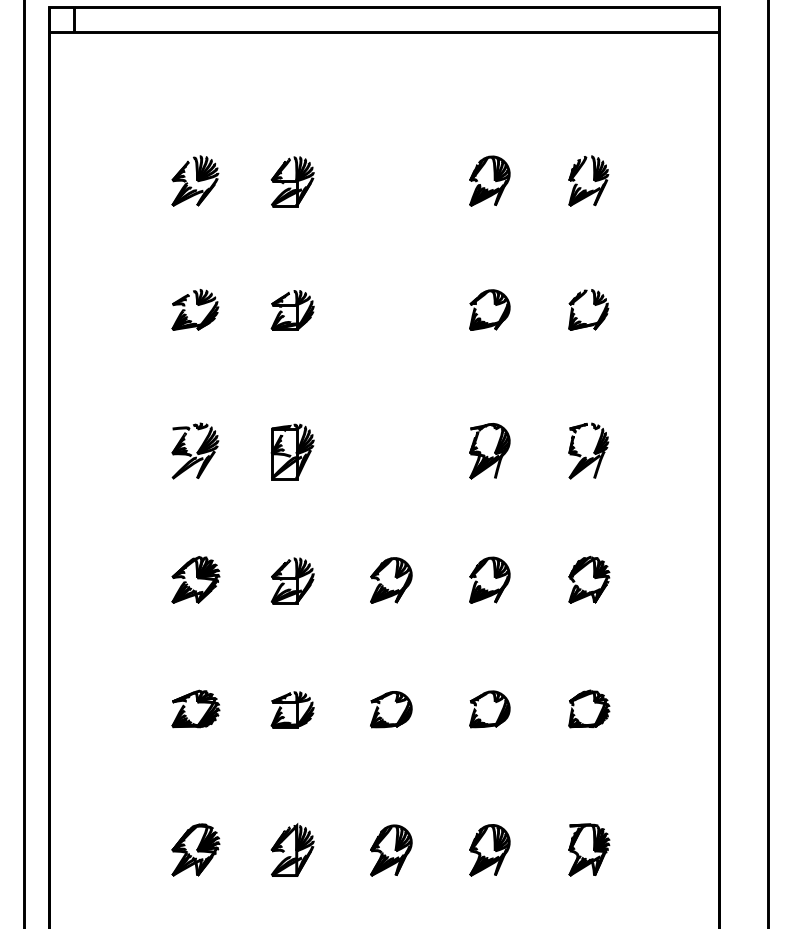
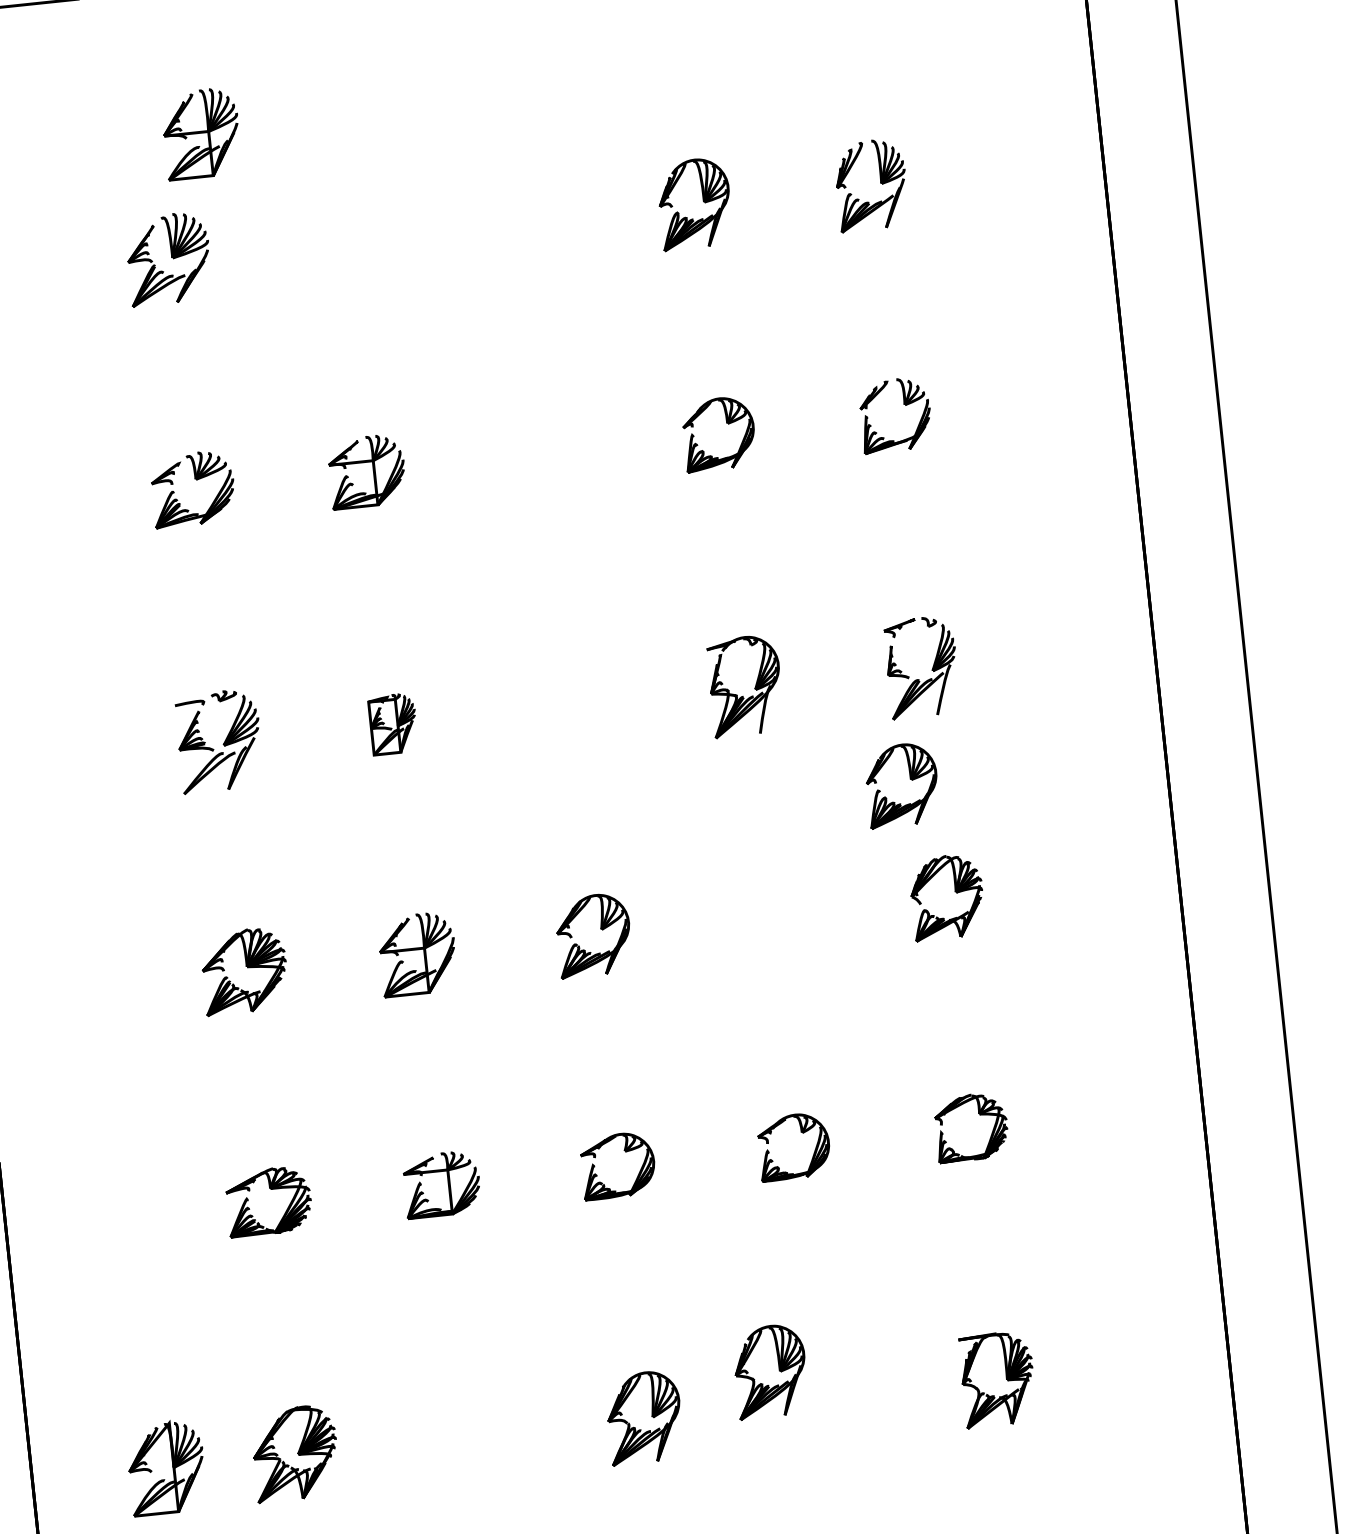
part: (292, 181) -> (201, 133), moved
part: (292, 451) -> (393, 723), size x0.6
part: (489, 579) -> (901, 783), moved
part: (292, 849) -> (166, 1465), moved
part: (489, 850) -> (770, 1371), moved

